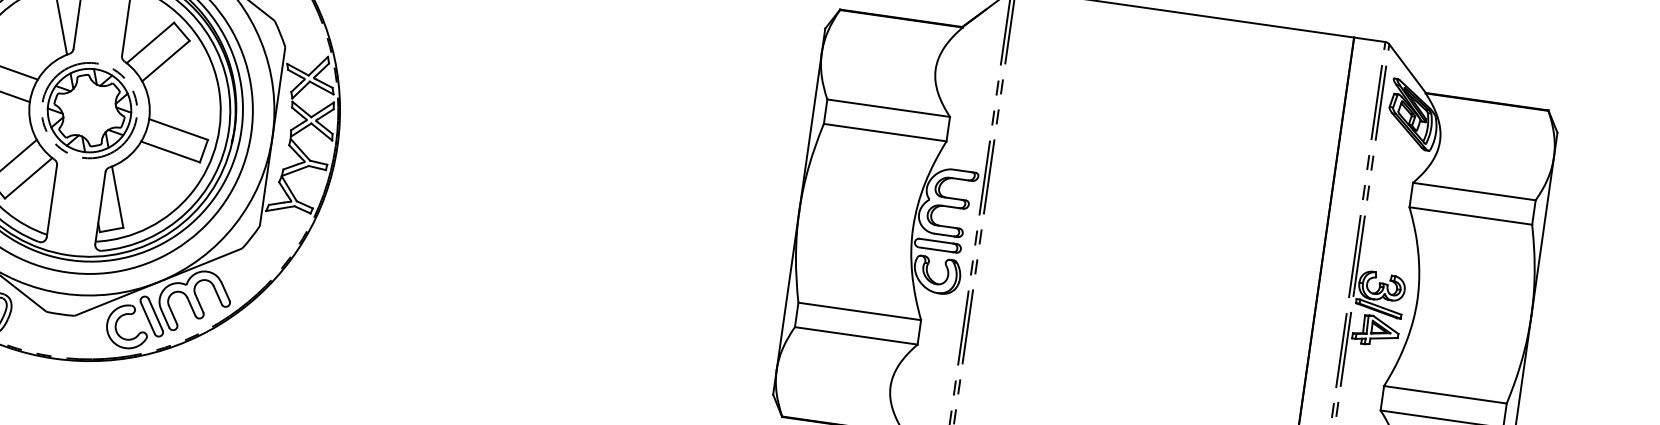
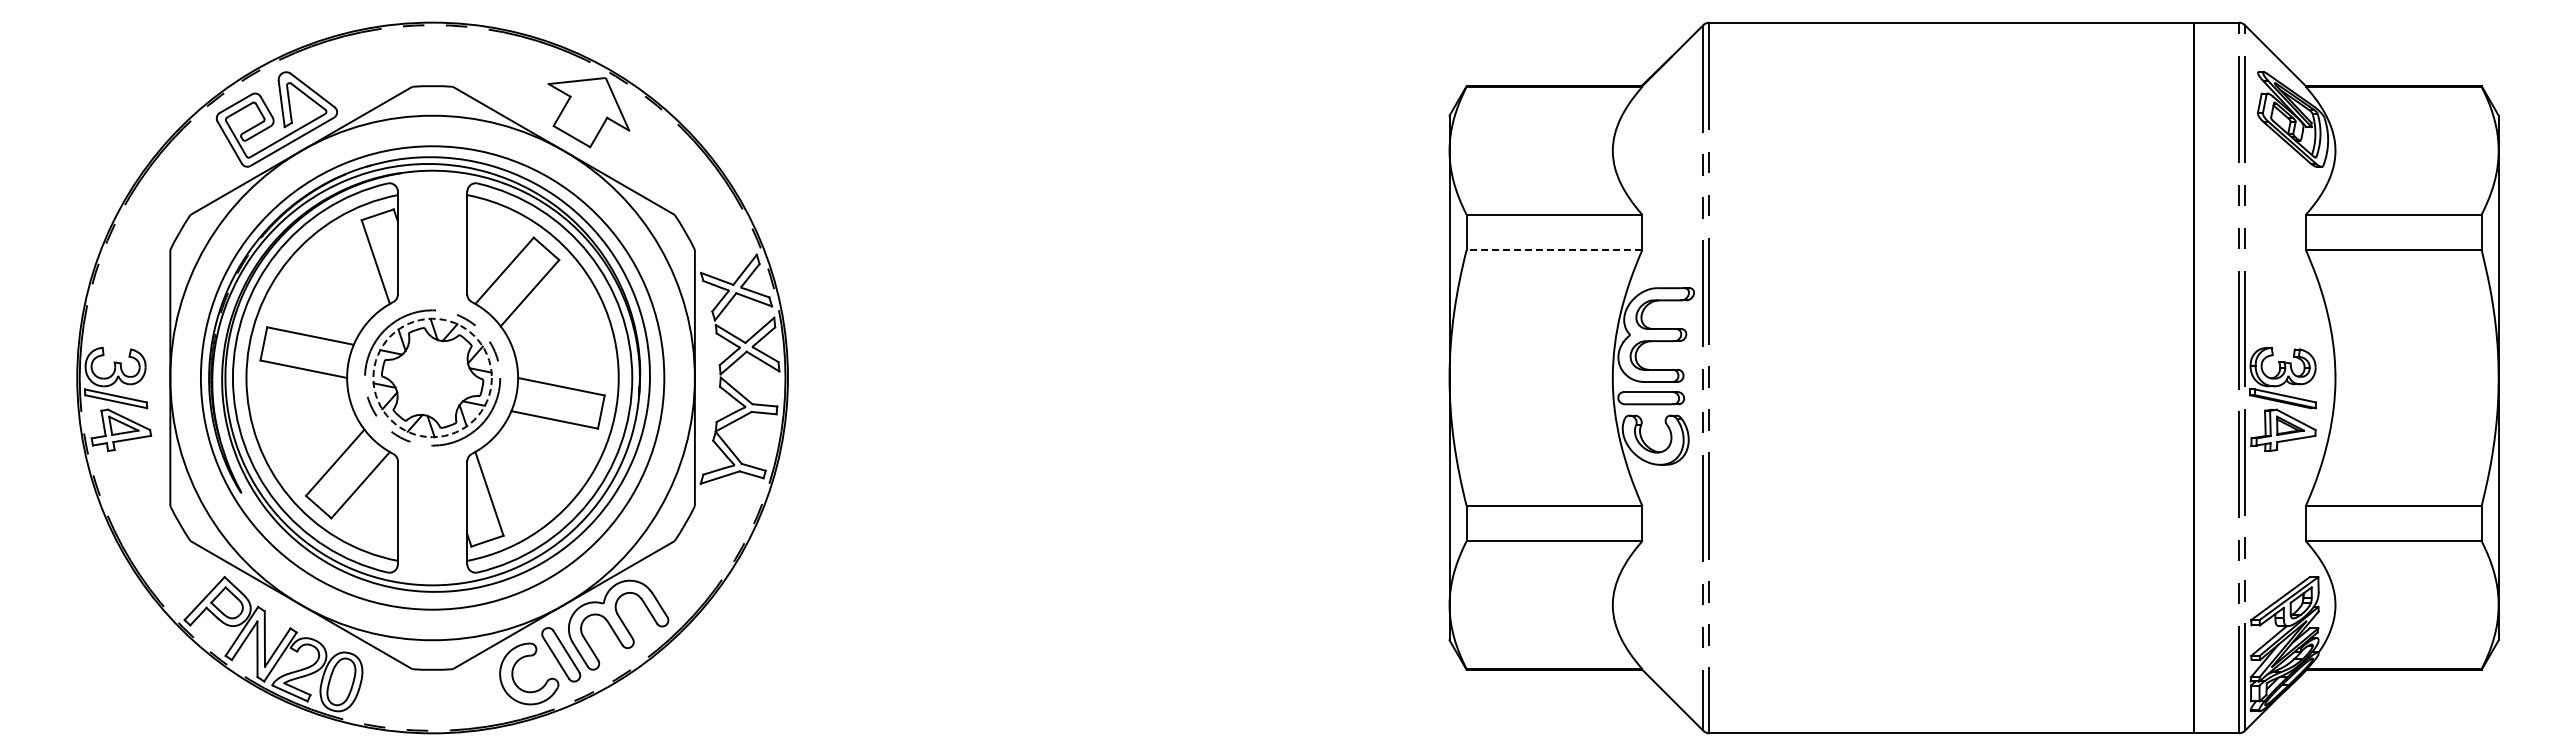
circle: (89, 110) -> (432, 377), solid -> dashed
line: (885, 132) -> (1554, 249), solid -> dashed

